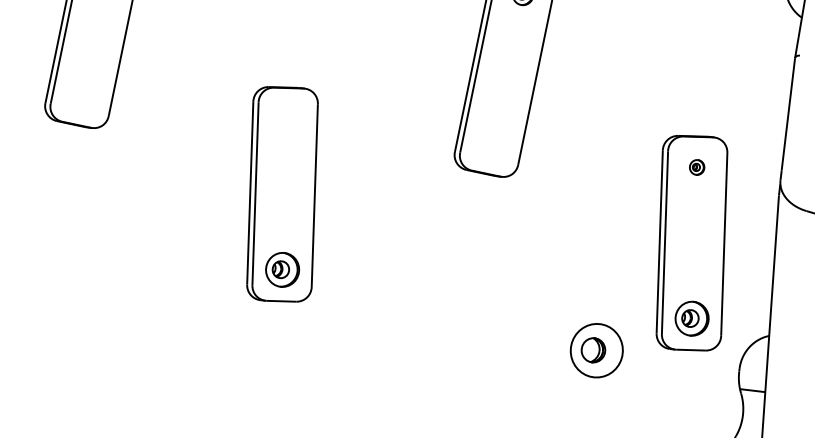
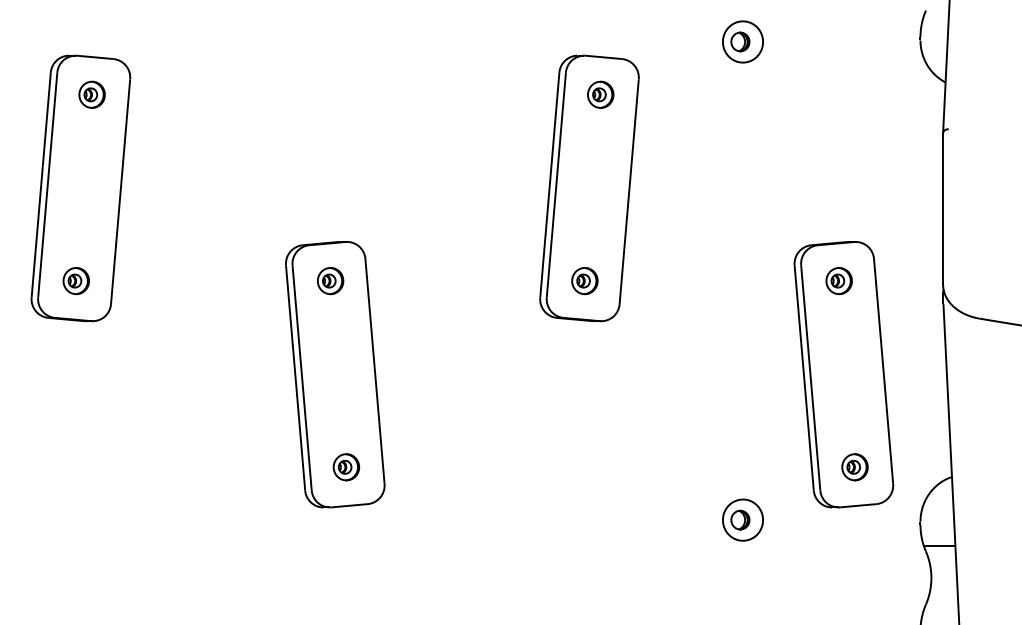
part: (82, 94) -> (75, 281), added
part: (287, 118) -> (330, 281), added
part: (492, 143) -> (584, 281), added
part: (696, 167) -> (838, 281), size x1.43
part: (282, 270) -> (346, 467), size x0.62
part: (691, 318) -> (854, 467), size x0.62
part: (596, 350) -> (742, 519), size x0.62

